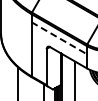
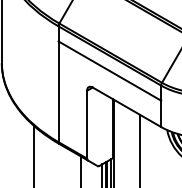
line: (59, 38) -> (110, 71), dashed -> solid

